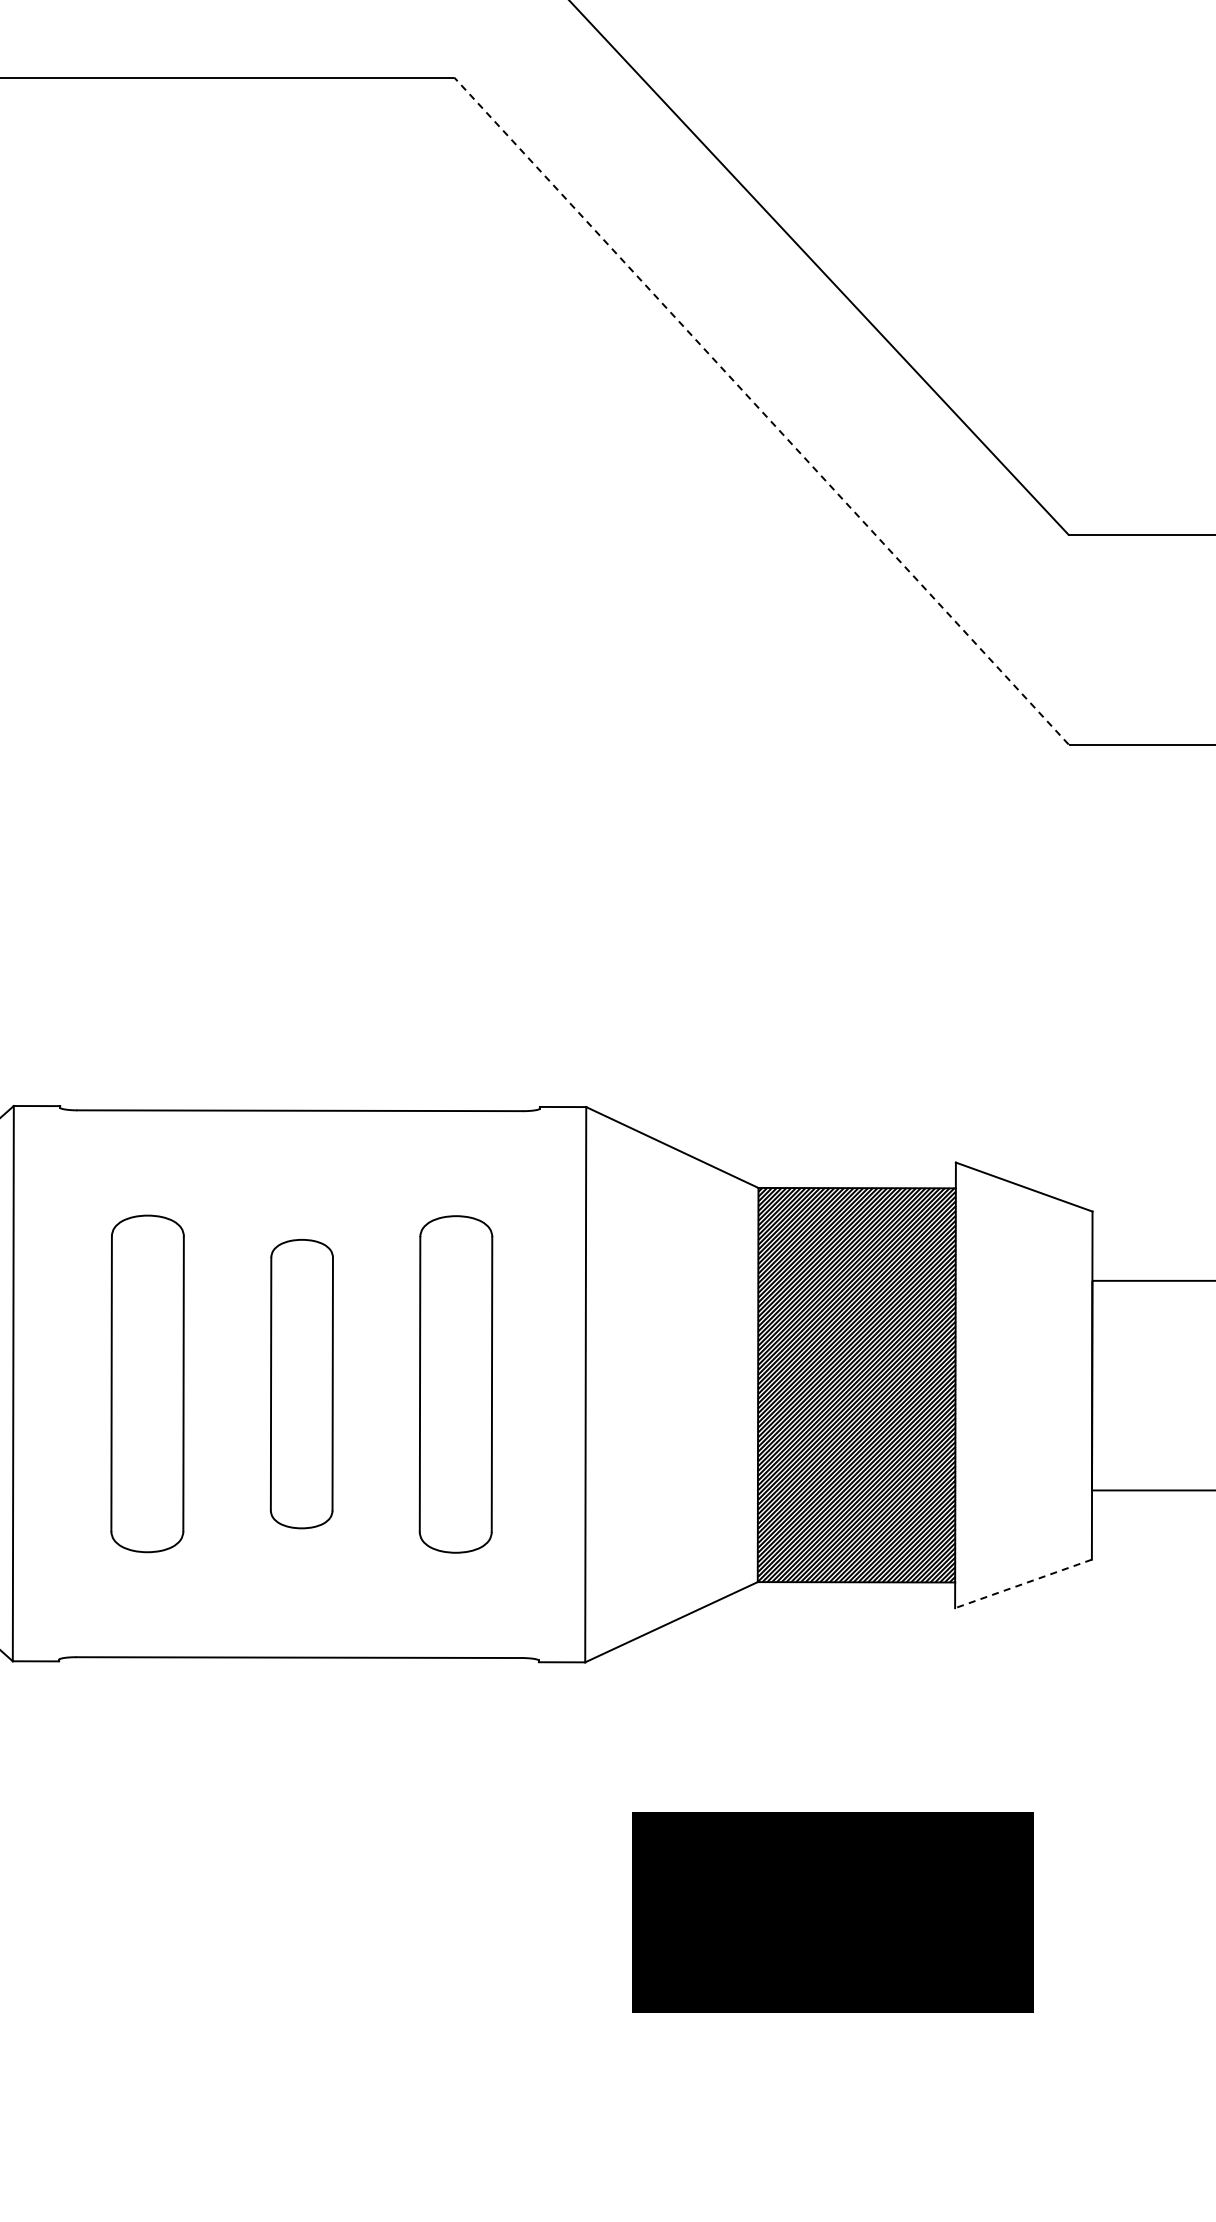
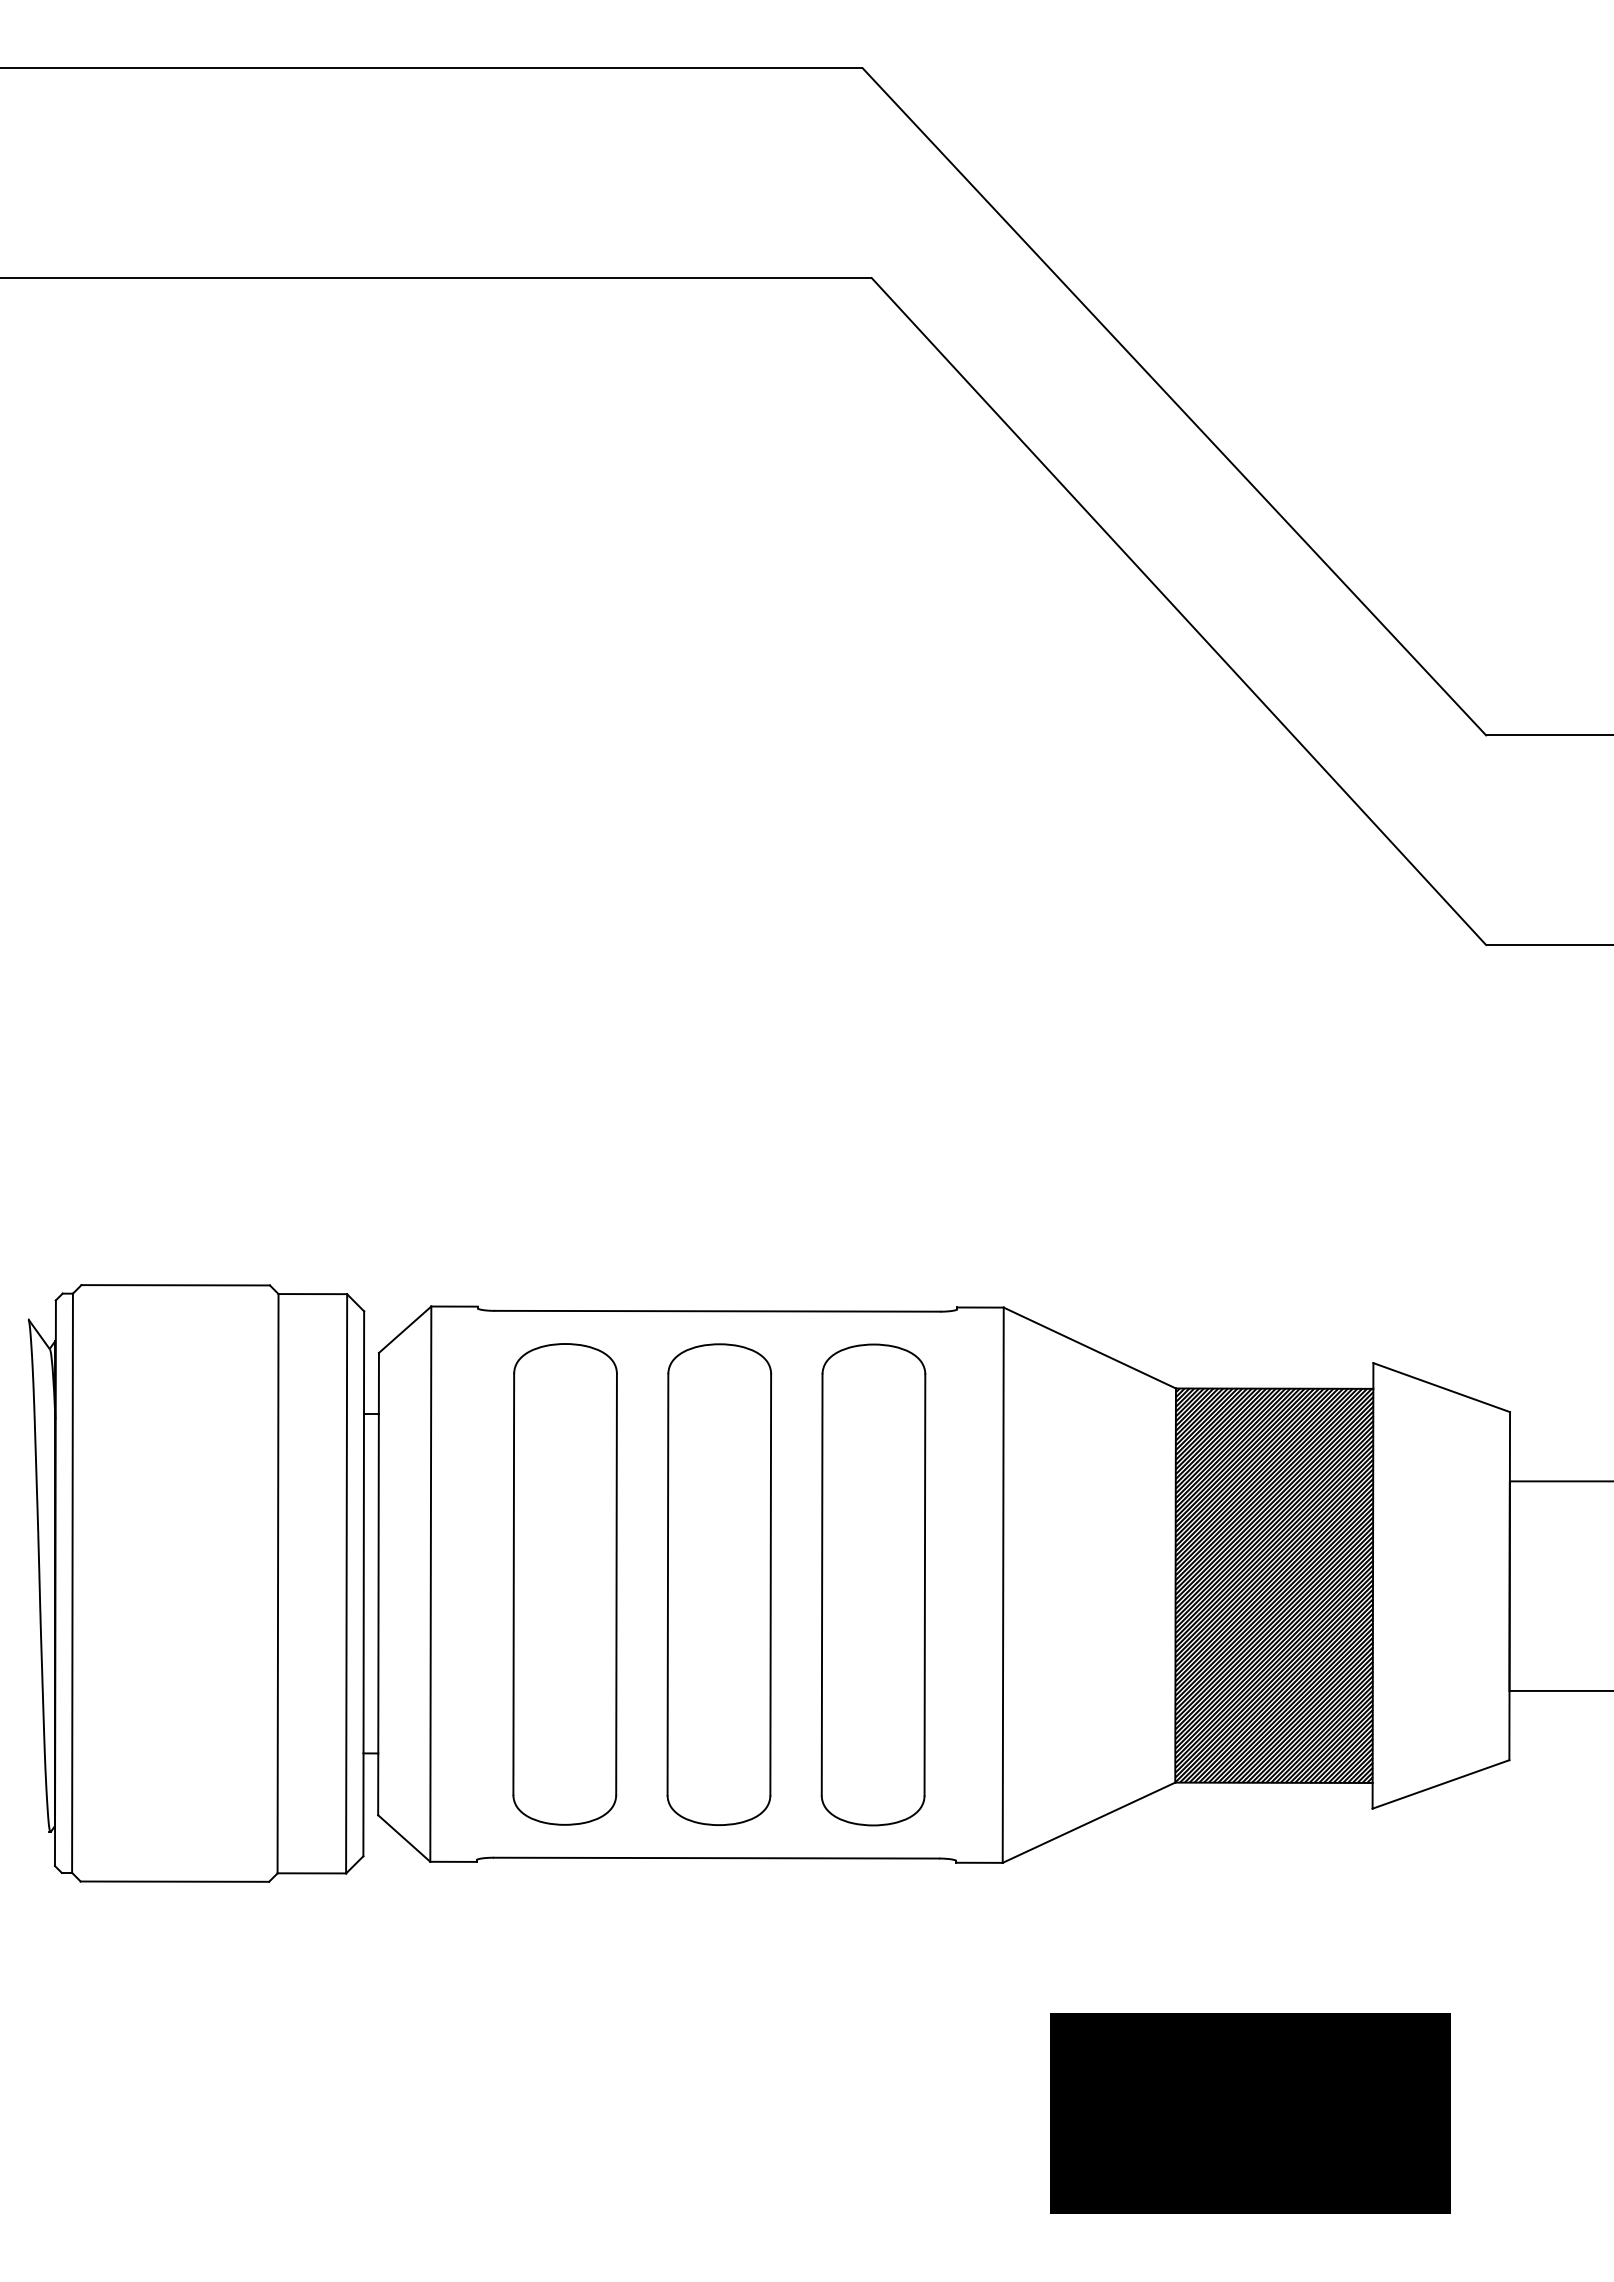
line: (761, 410) -> (1178, 611), dashed -> solid
part: (147, 1383) -> (564, 1584), size x1.43
part: (302, 1383) -> (719, 1584), size x1.67
part: (456, 1383) -> (873, 1584), size x1.43
line: (1023, 1583) -> (1440, 1784), dashed -> solid

